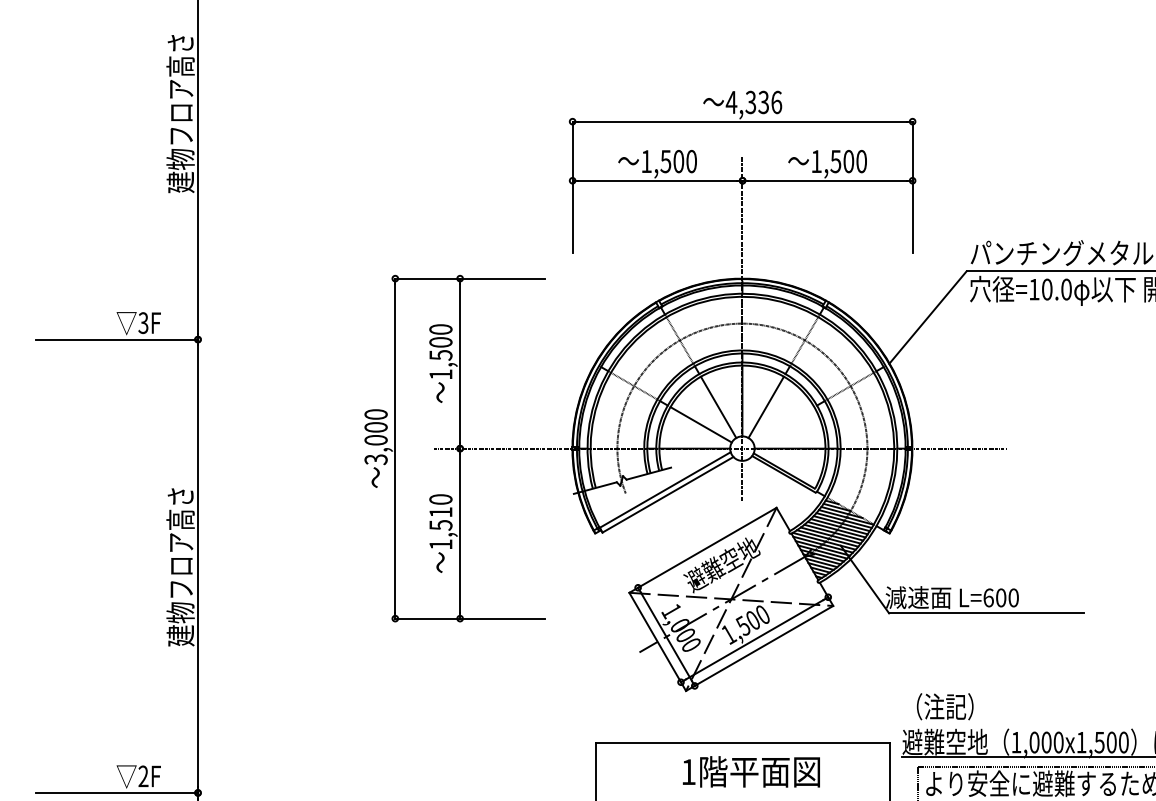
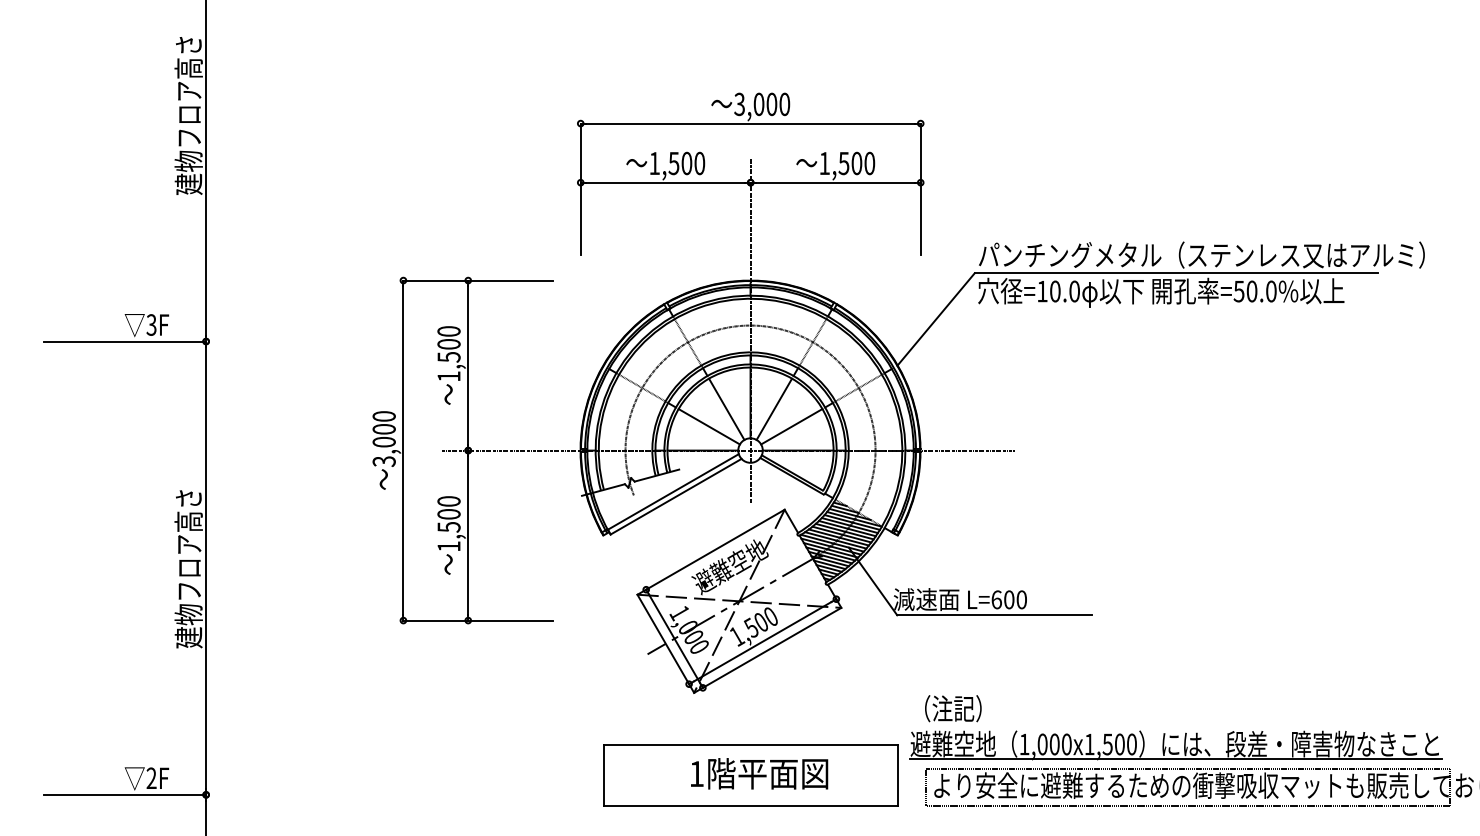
text: (753, 102) -> (761, 104), 4,336 -> 3,000
line: (783, 424) -> (791, 426), added
text: (440, 512) -> (448, 514), 1,510 -> 1,500

